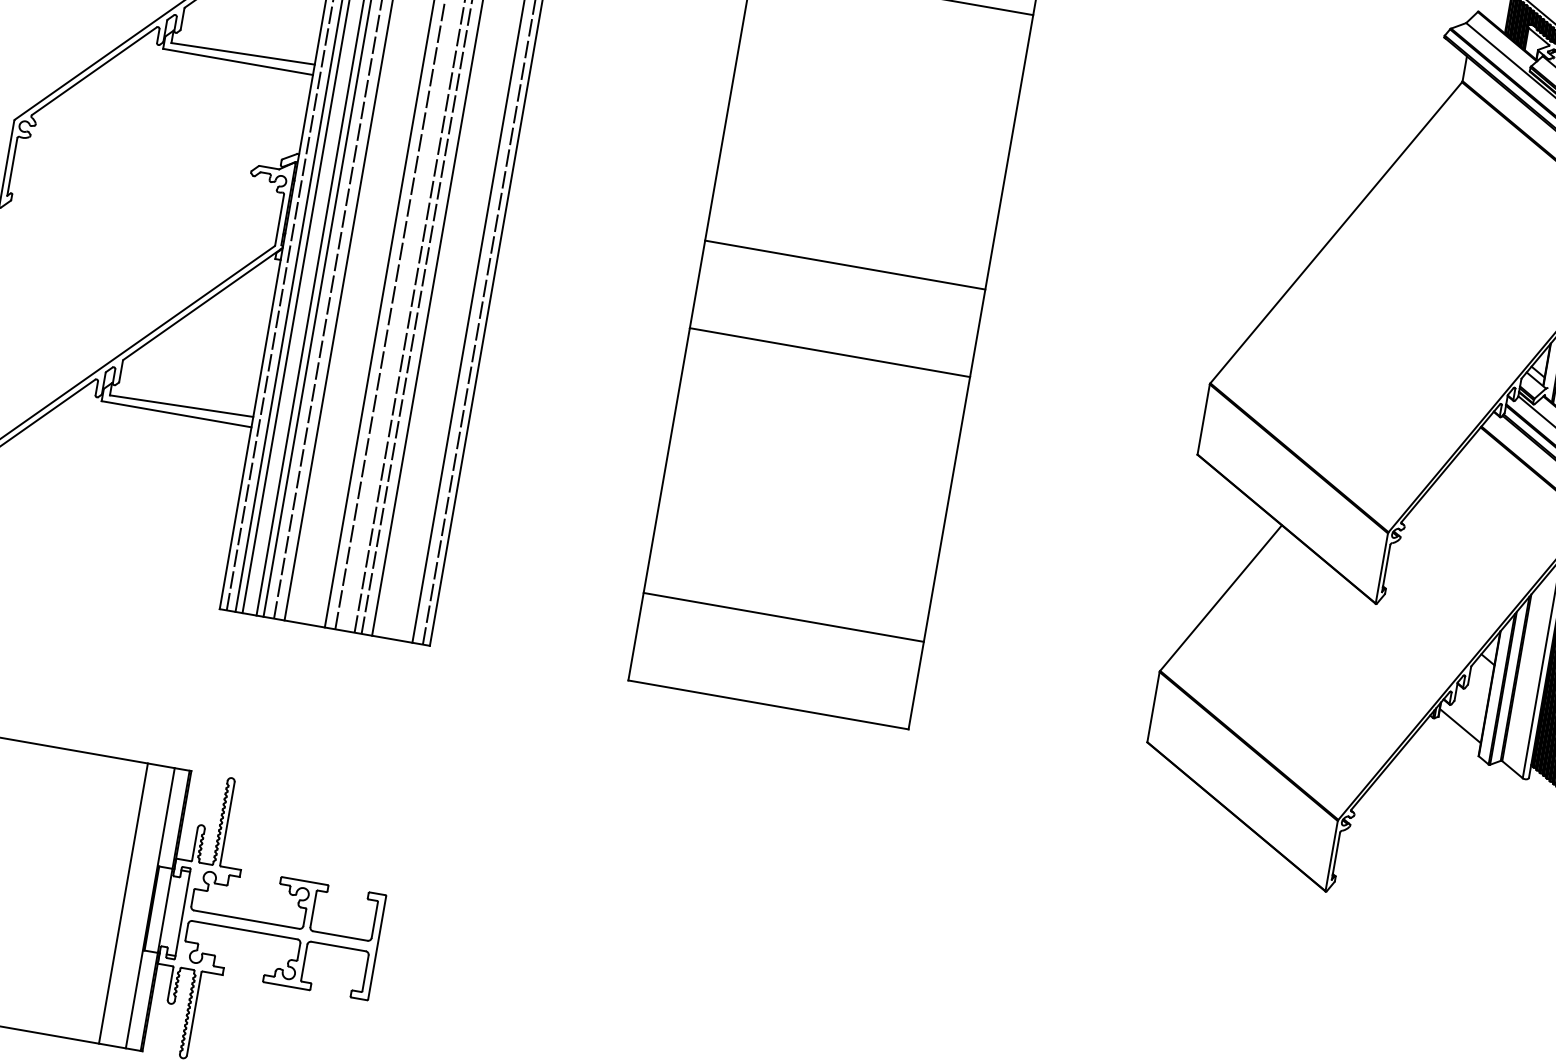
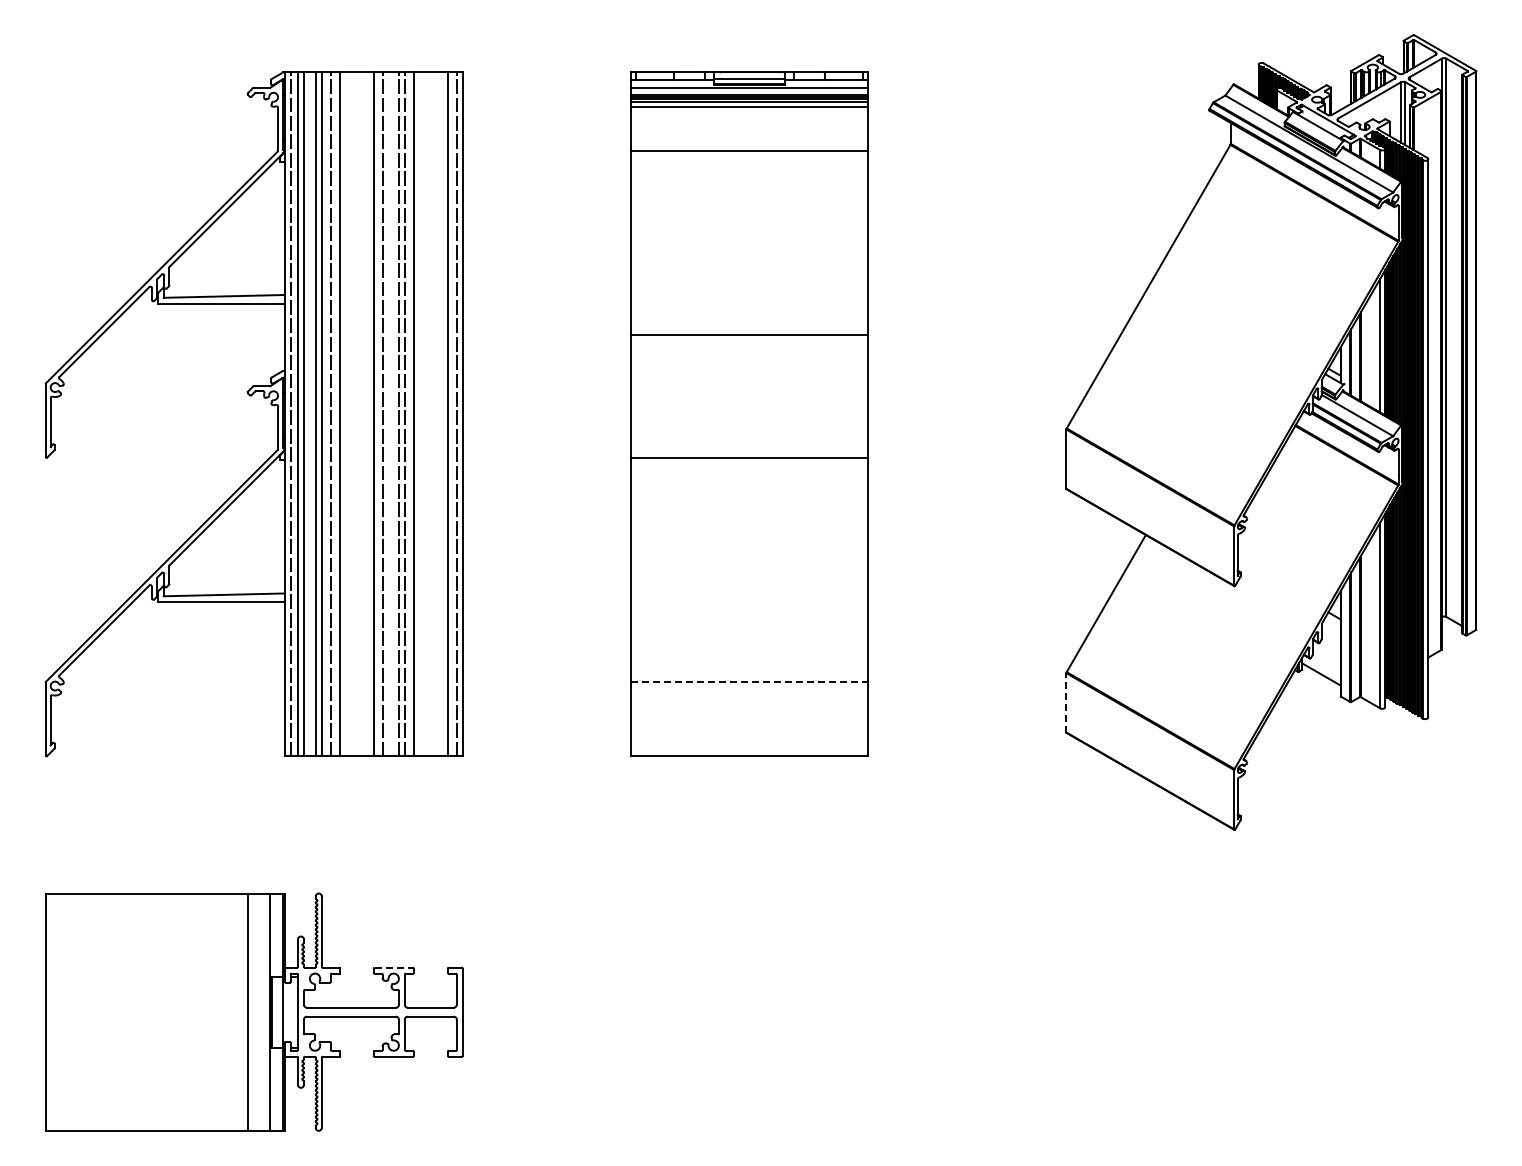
line: (845, 264) -> (749, 334), moved
line: (783, 617) -> (749, 682), solid -> dashed
line: (1153, 706) -> (1066, 702), solid -> dashed
line: (305, 881) -> (394, 967), solid -> dashed

